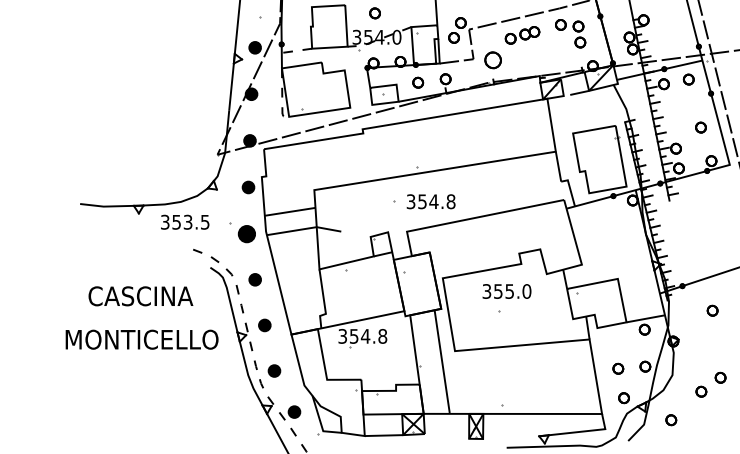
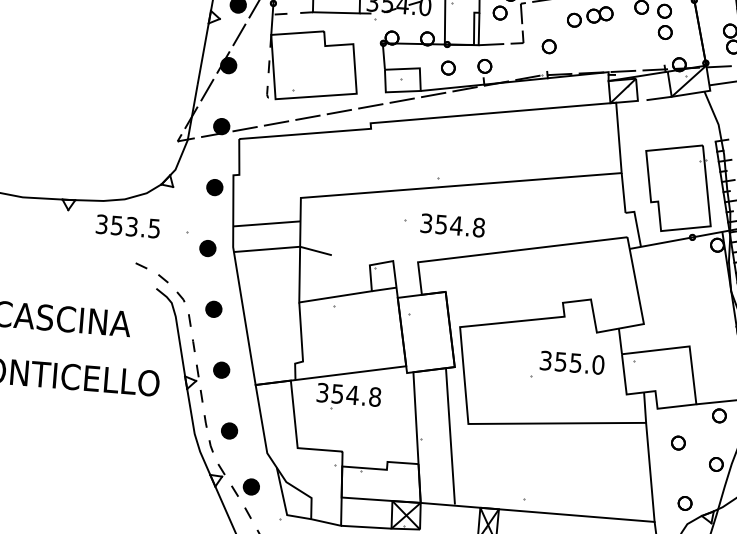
part: (493, 60) -> (549, 46), size x0.62
part: (246, 233) -> (207, 247), size x0.71
text: (506, 291) -> (571, 362), moved
part: (618, 368) -> (678, 442), moved

